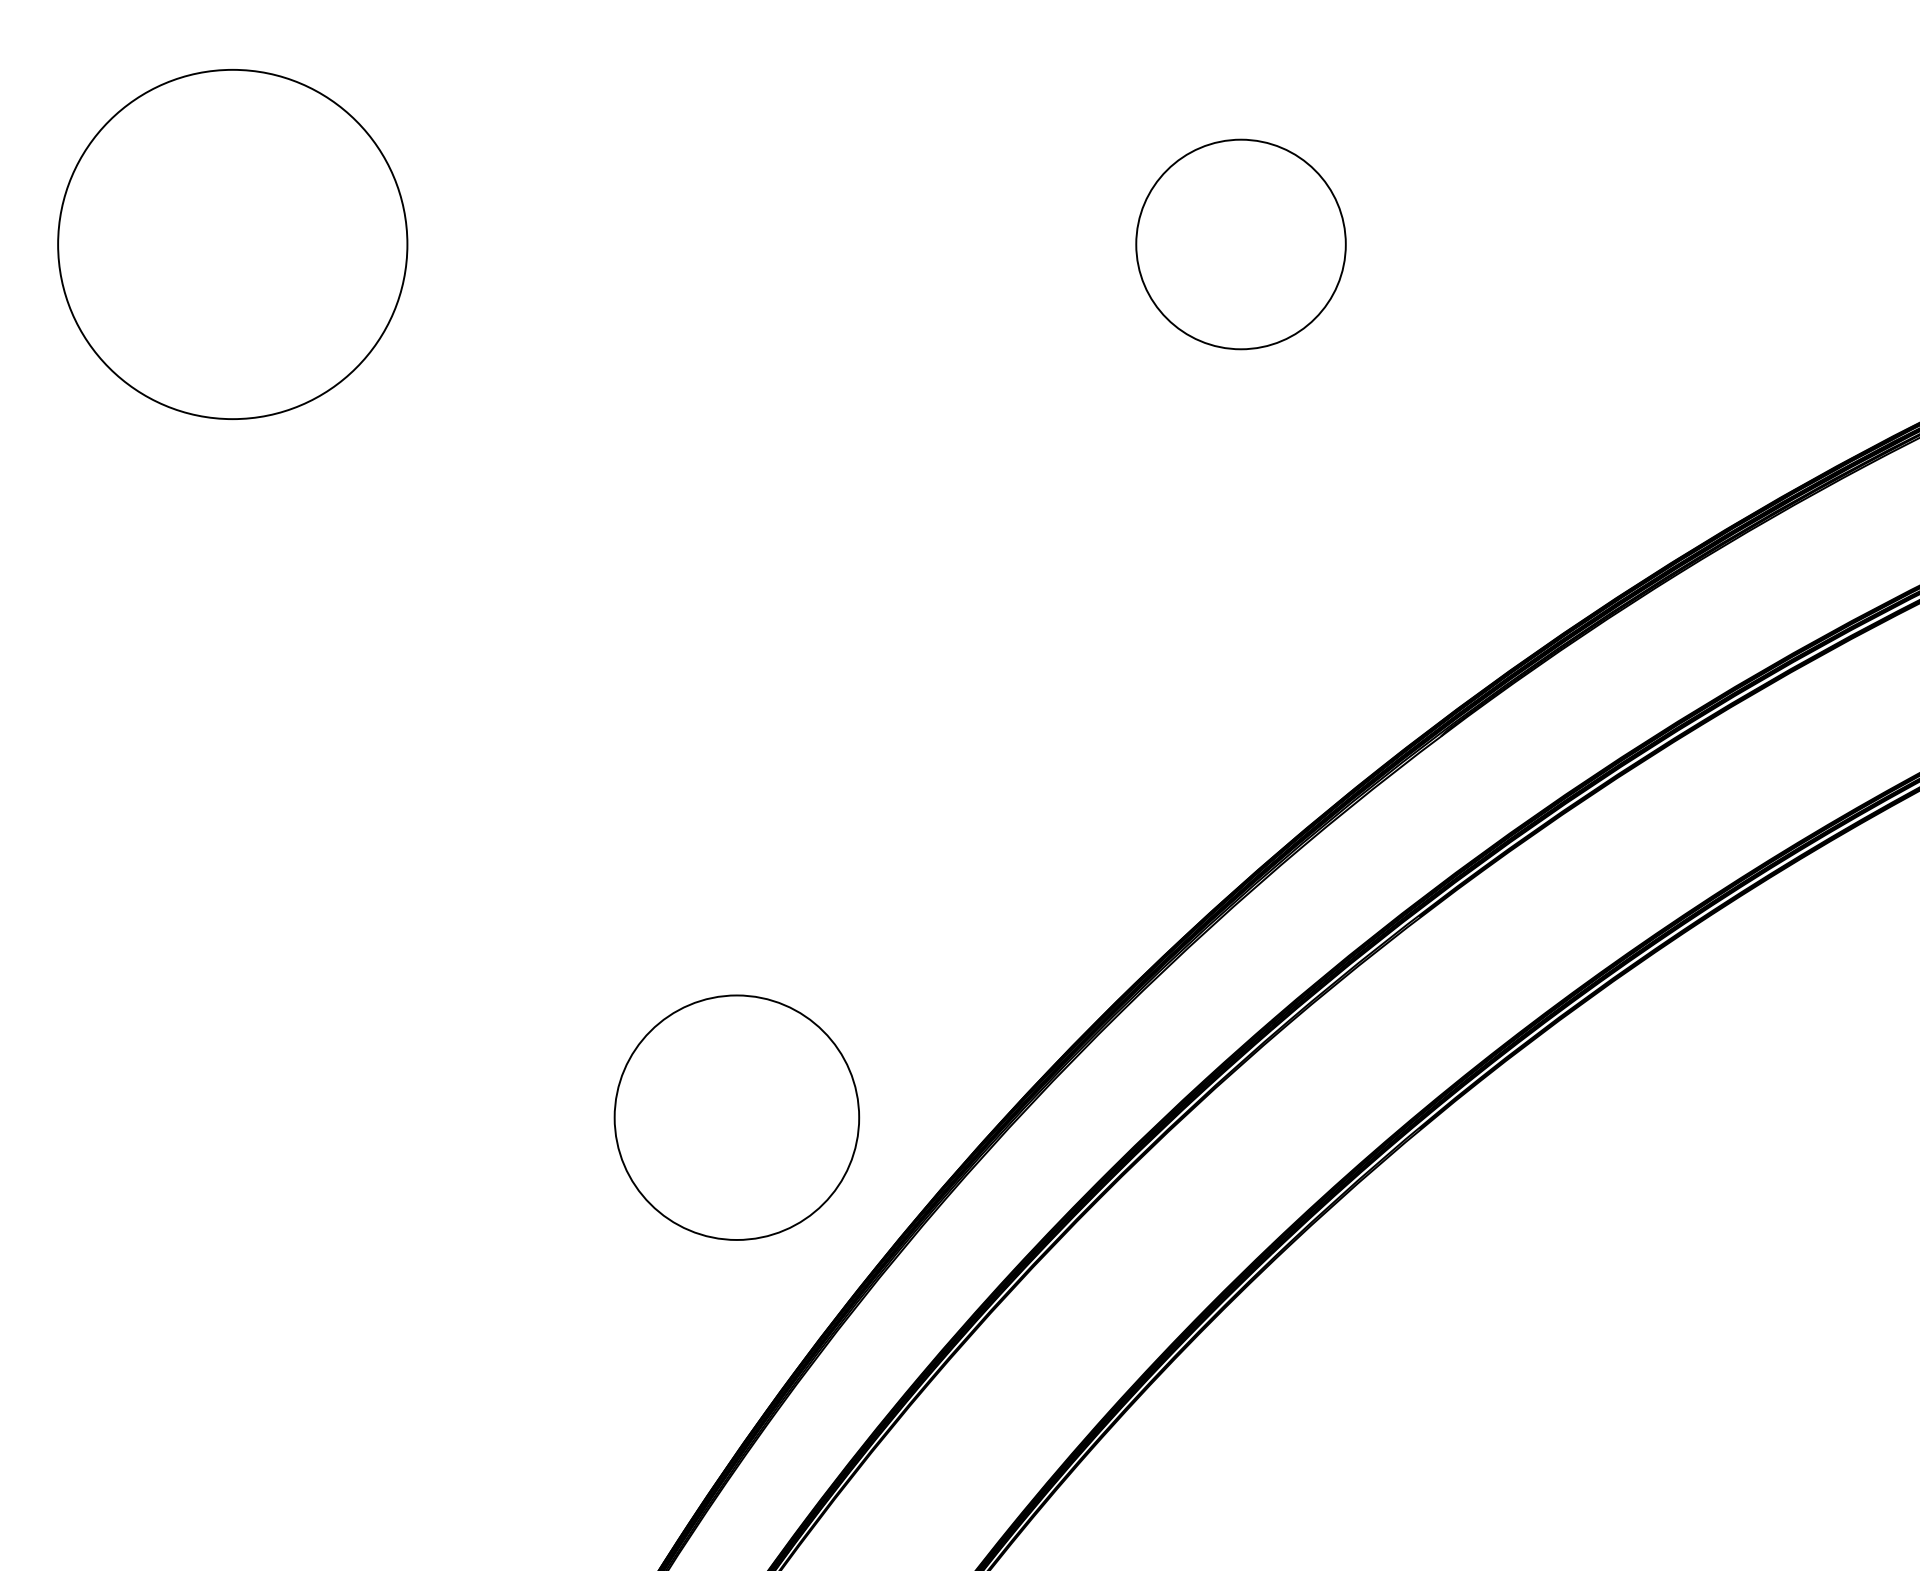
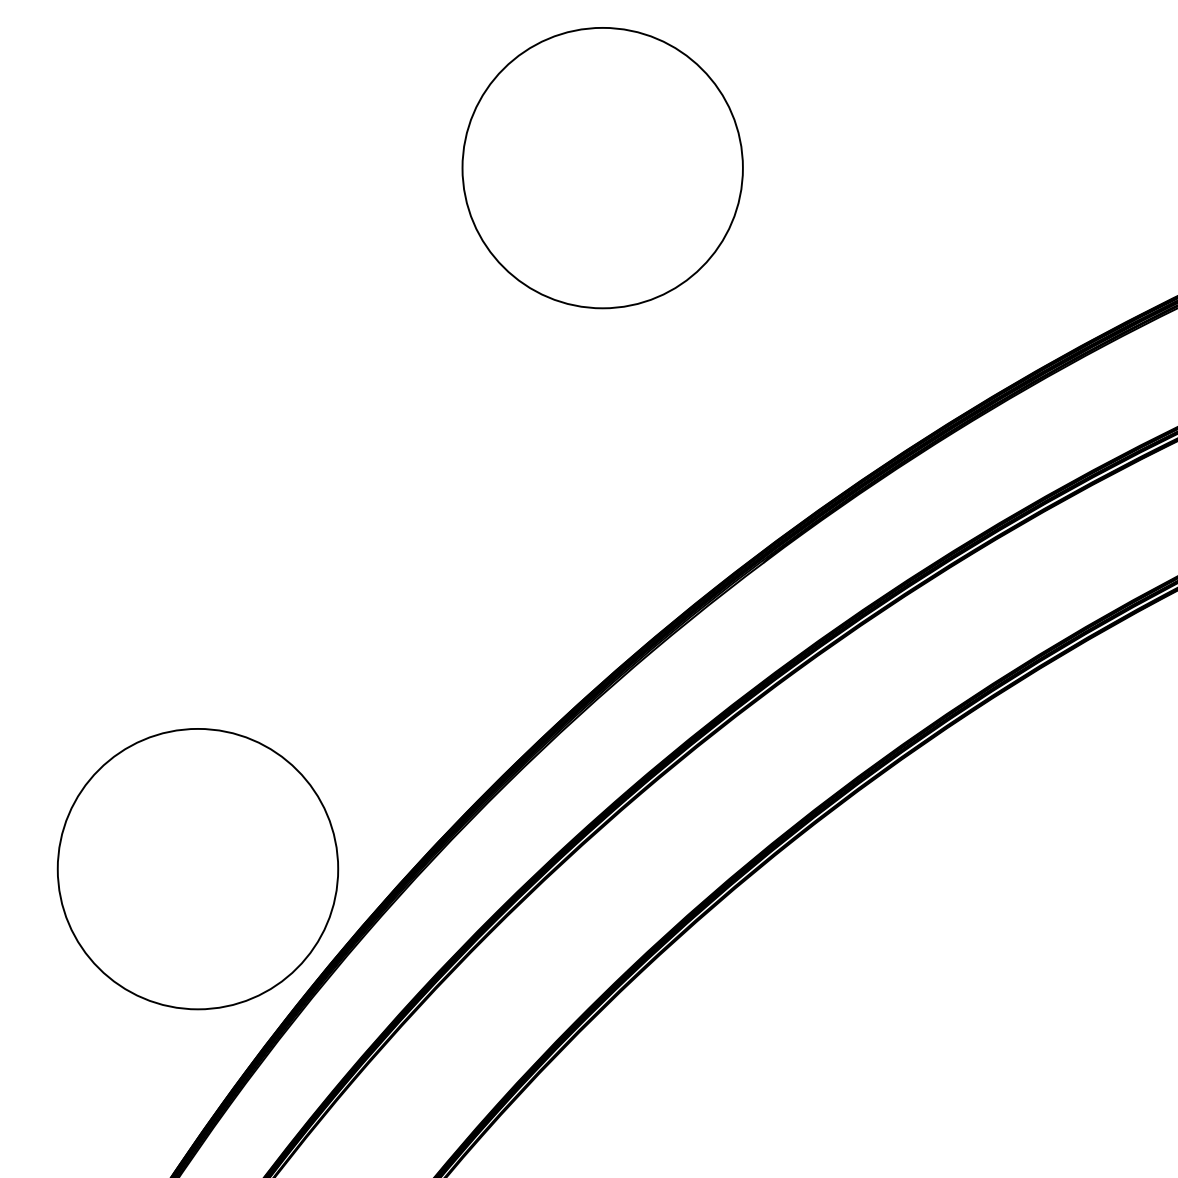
circle: (1240, 244) -> (602, 168), size x1.67
circle: (736, 1117) -> (197, 868), size x1.43

